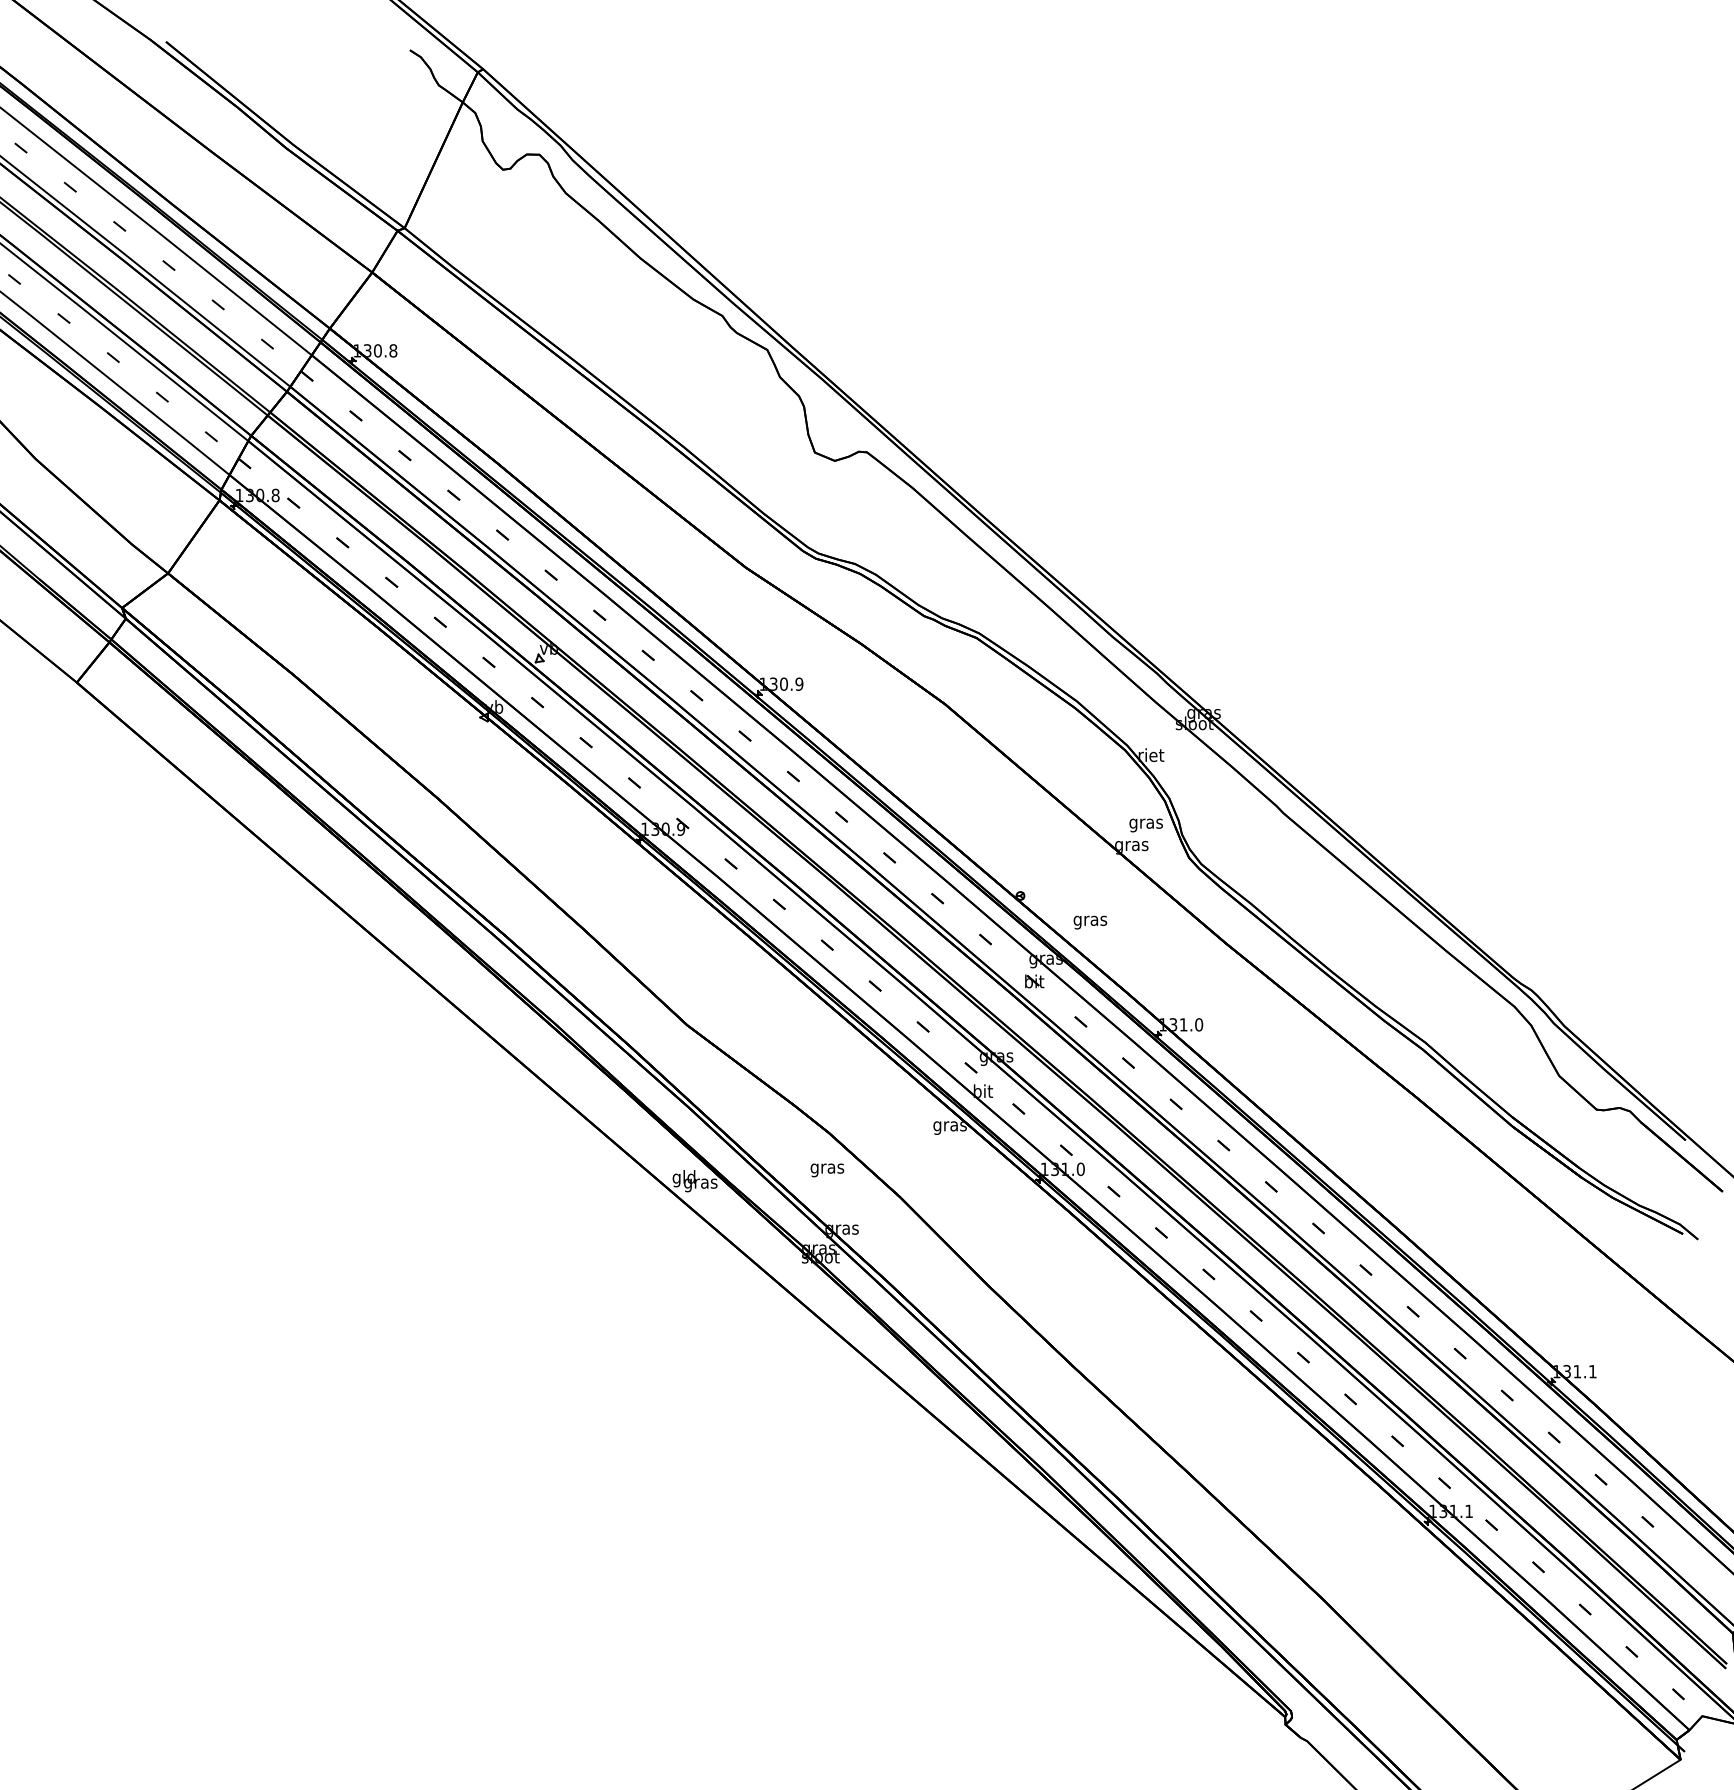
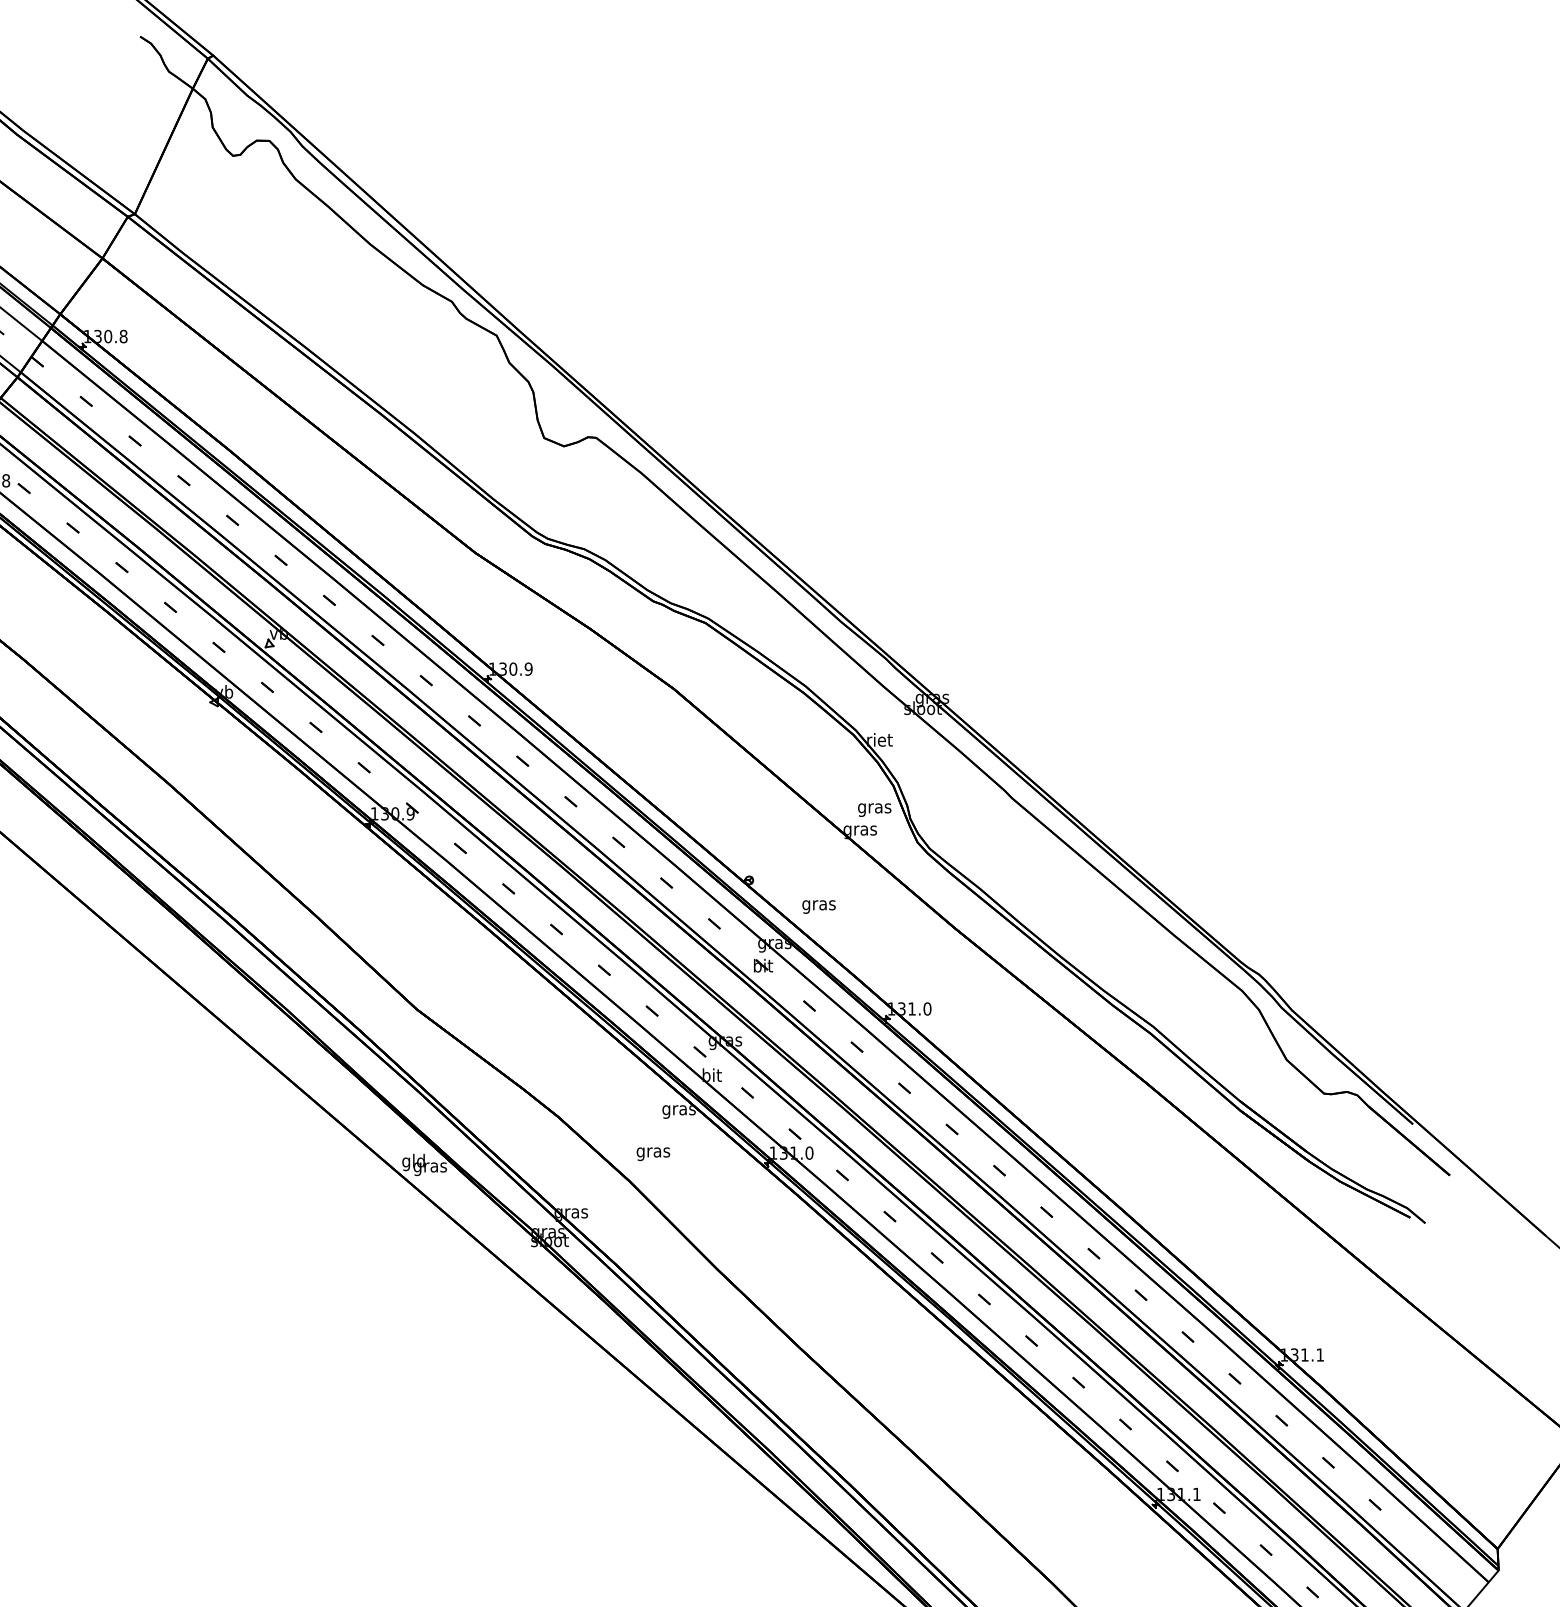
text: (827, 1170) -> (653, 1154), moved

